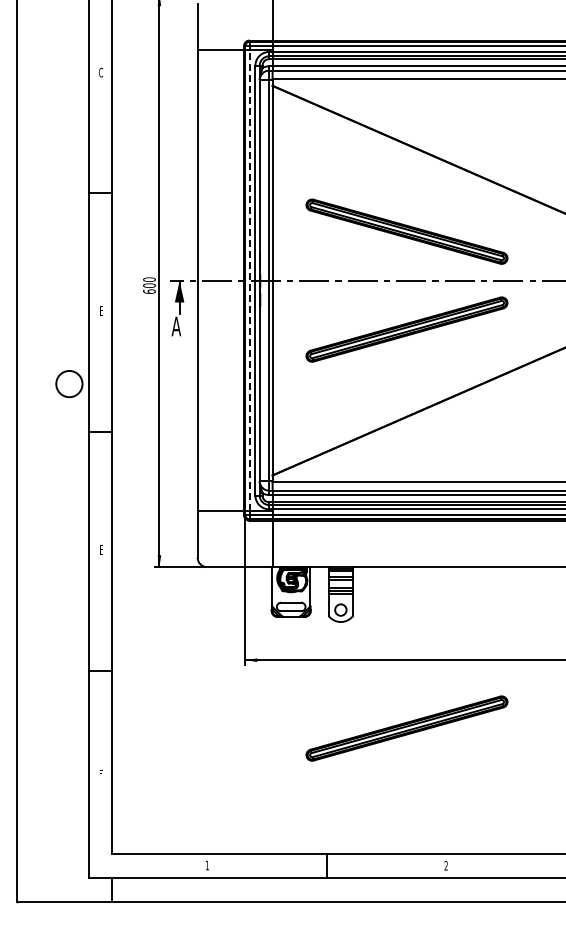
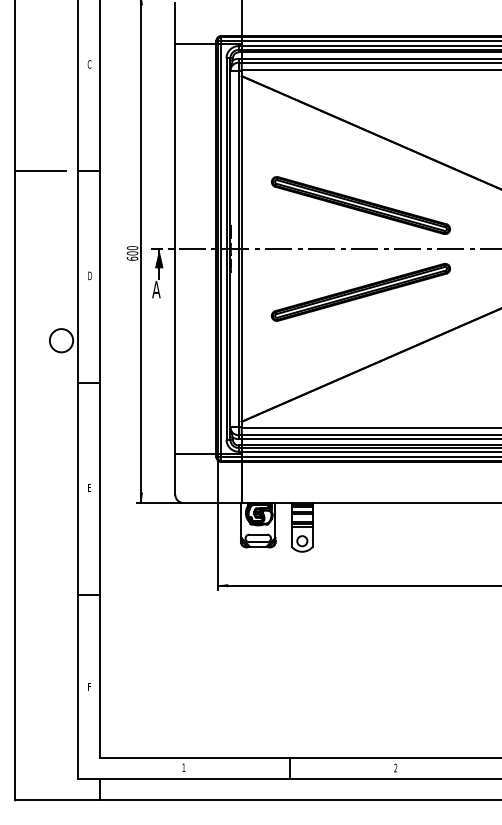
line: (45, 193) -> (40, 171), added
line: (249, 280) -> (221, 248), dashed -> solid
text: (101, 310) -> (89, 275), E -> D
part: (406, 728) -> (360, 646), removed

